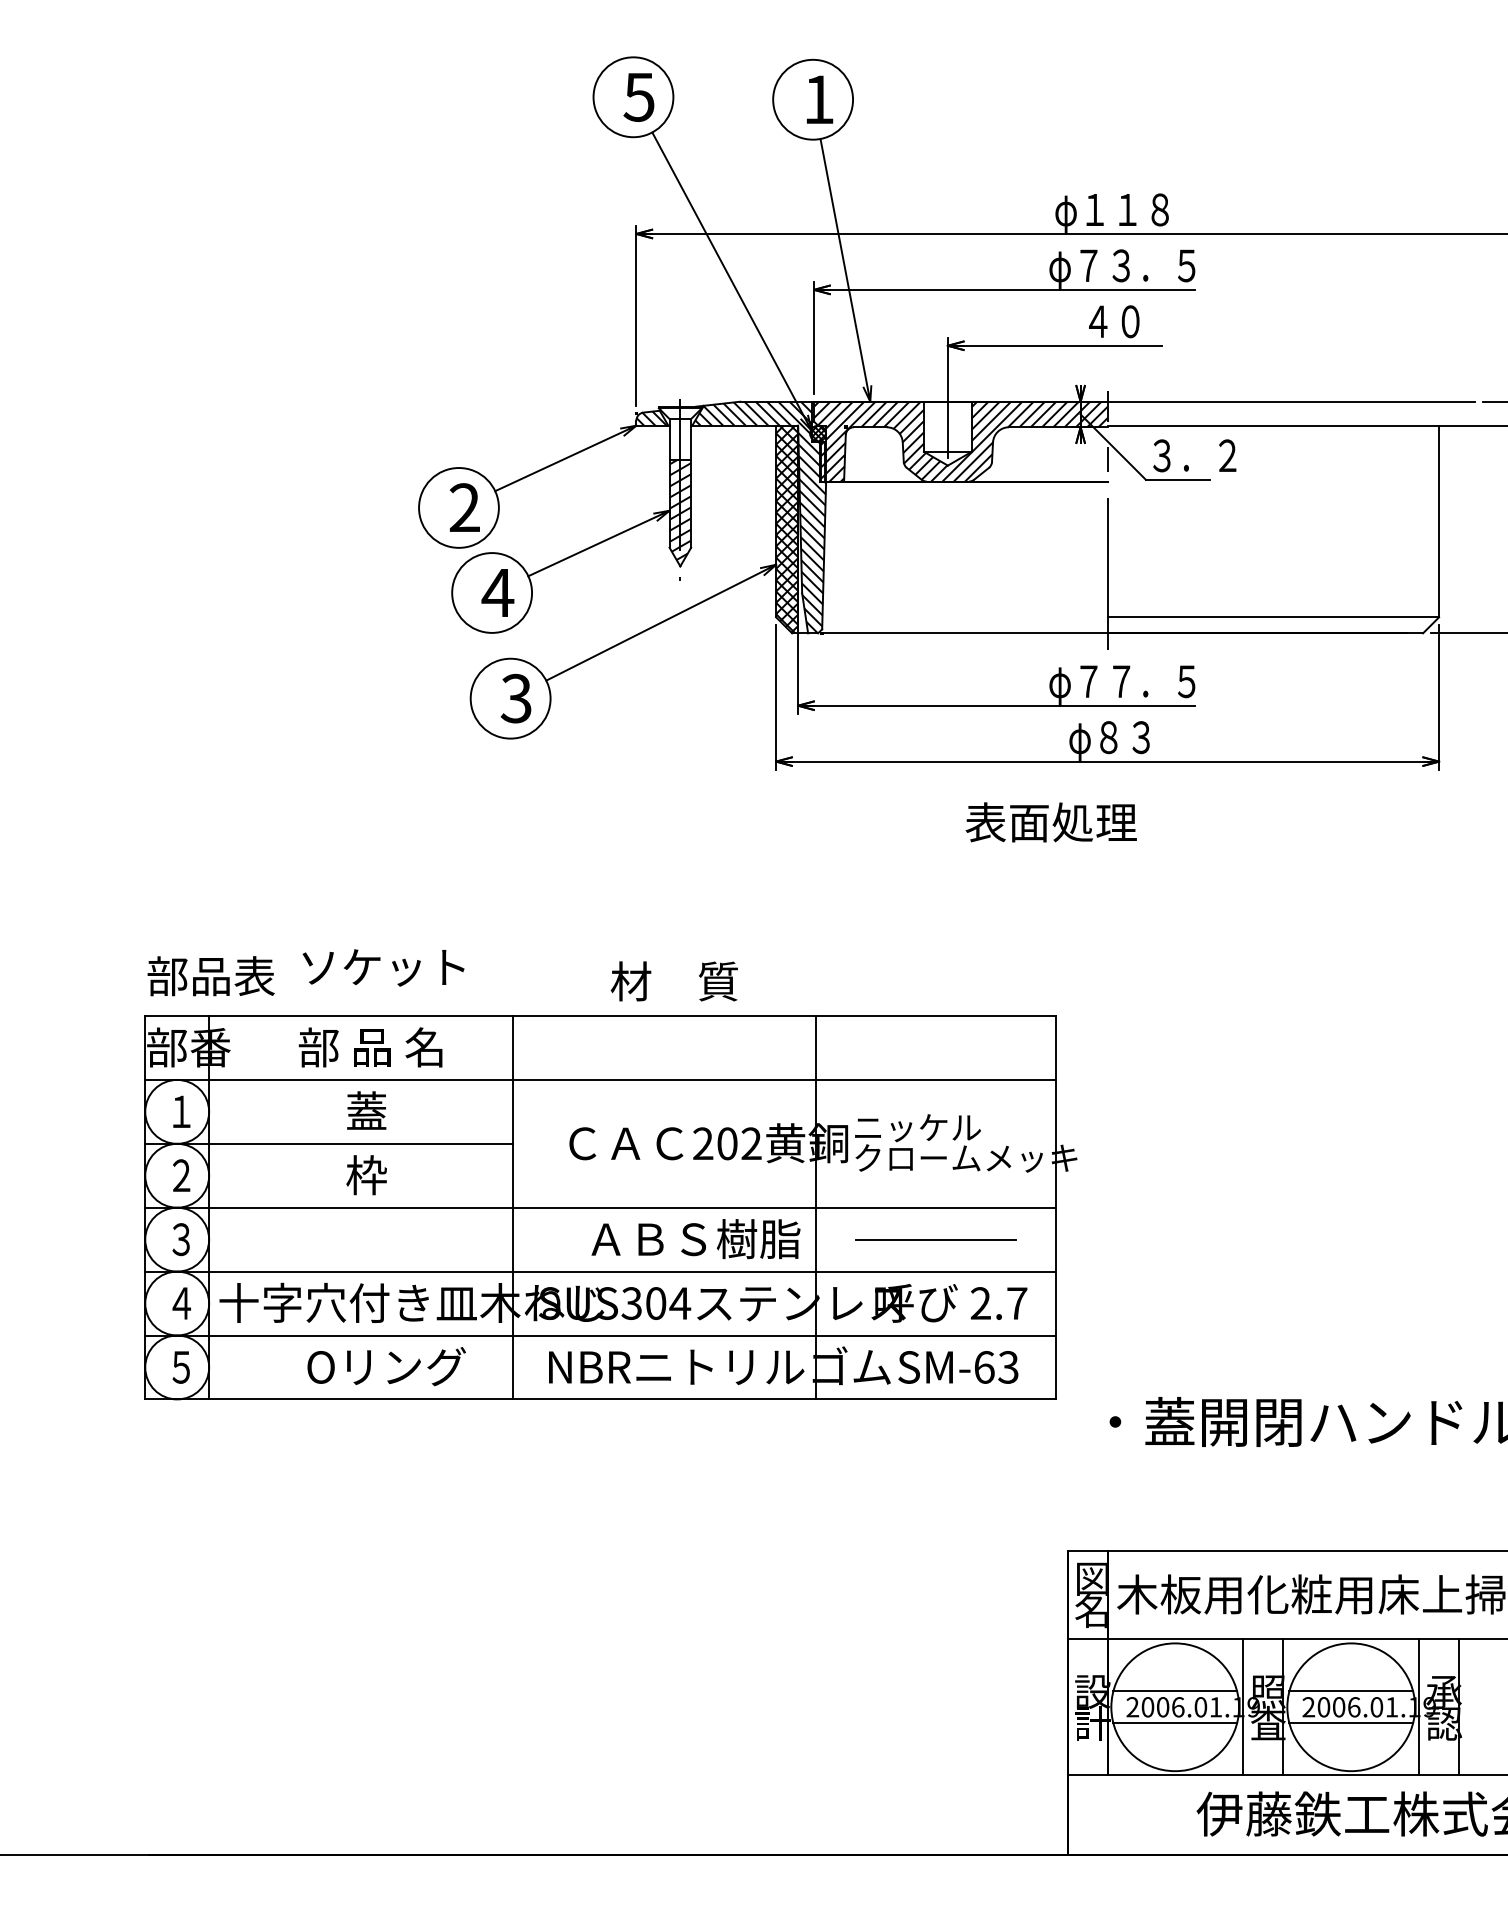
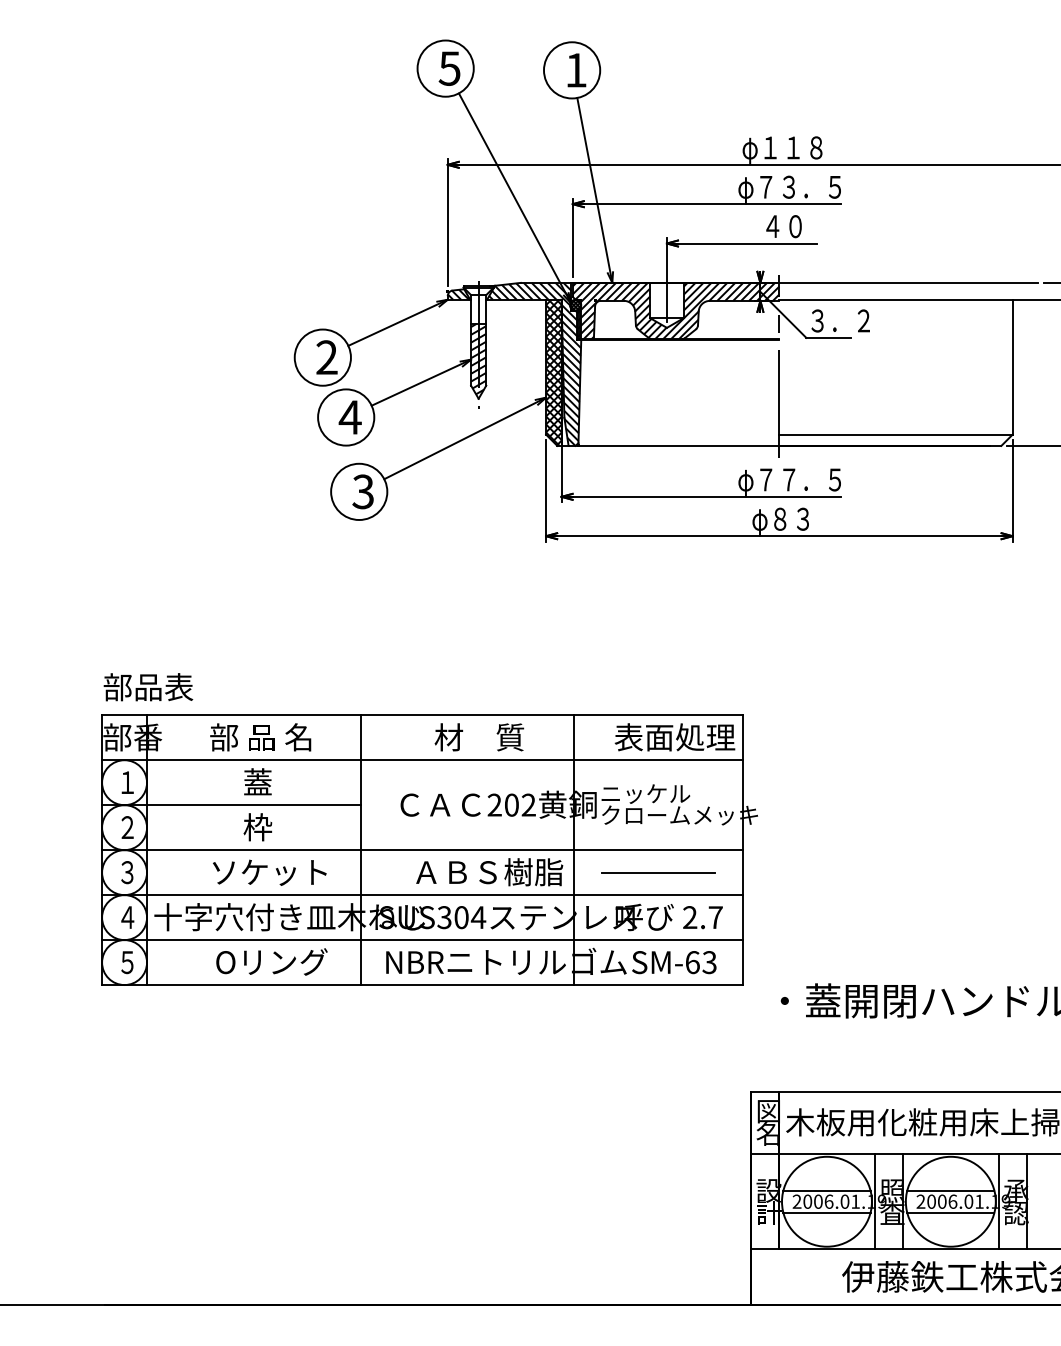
text: (1050, 822) -> (674, 737), moved
text: (383, 967) -> (269, 872), moved
text: (673, 981) -> (478, 737), moved

